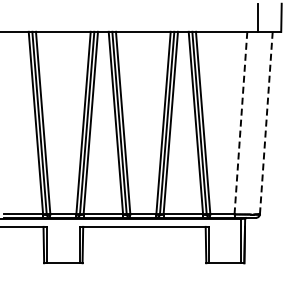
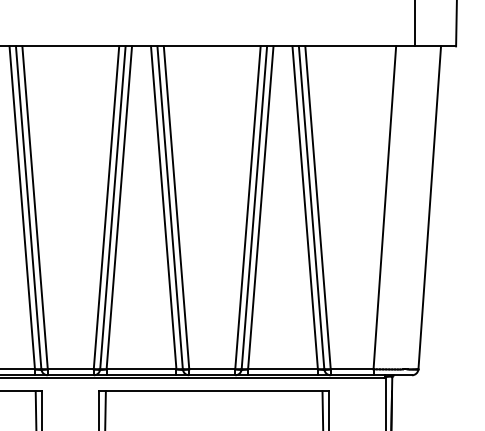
line: (240, 123) -> (384, 208), dashed -> solid
line: (266, 123) -> (430, 208), dashed -> solid

